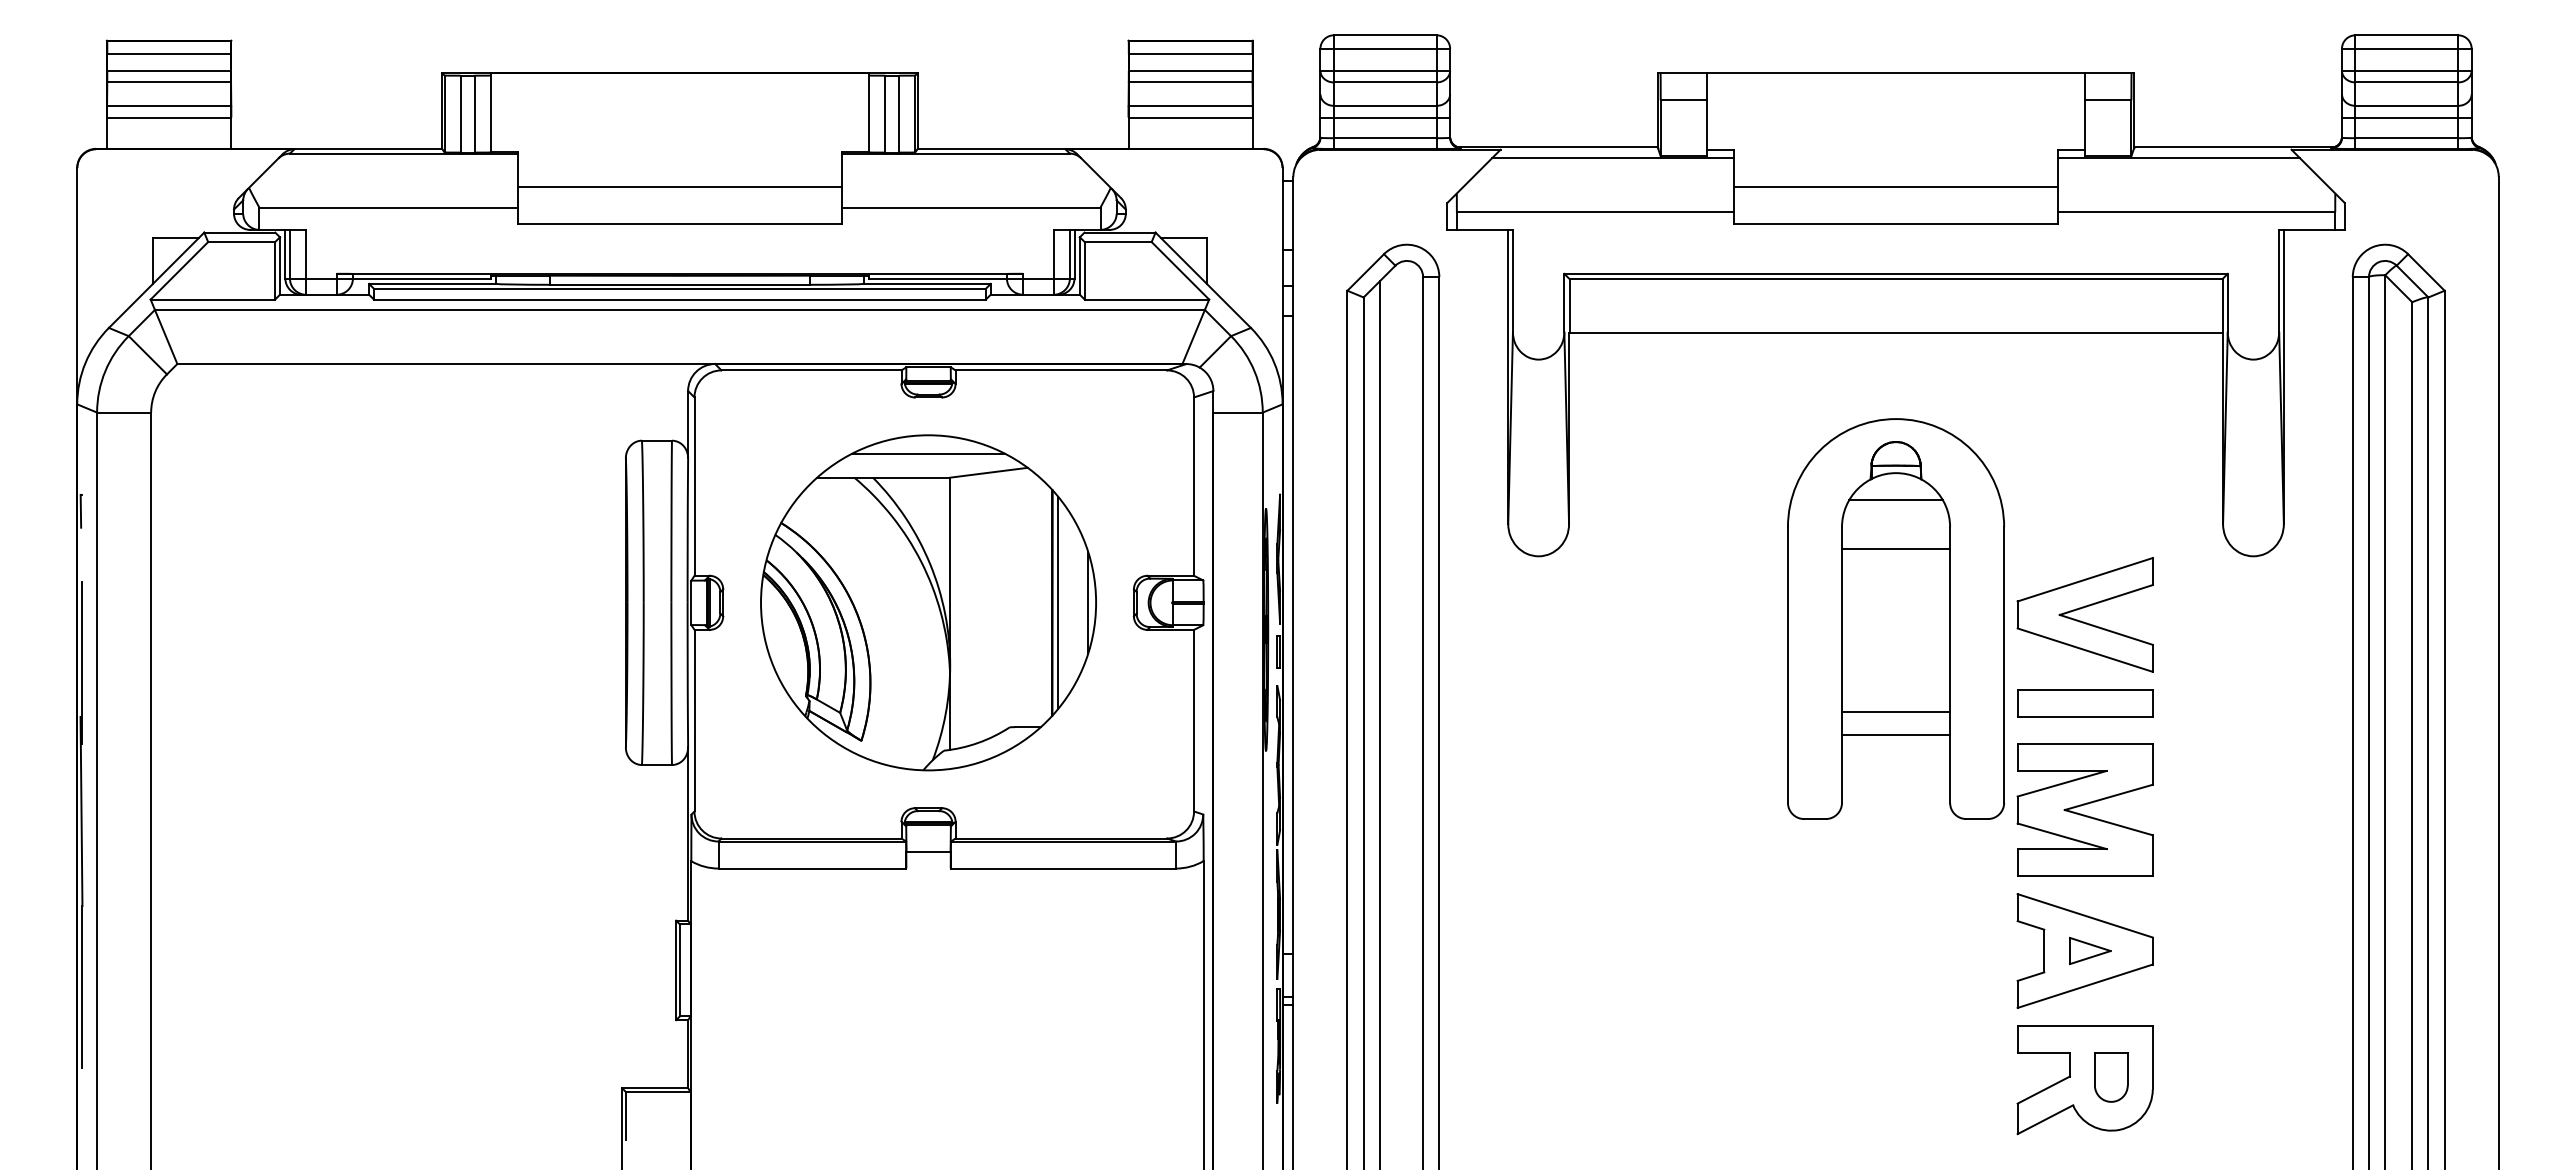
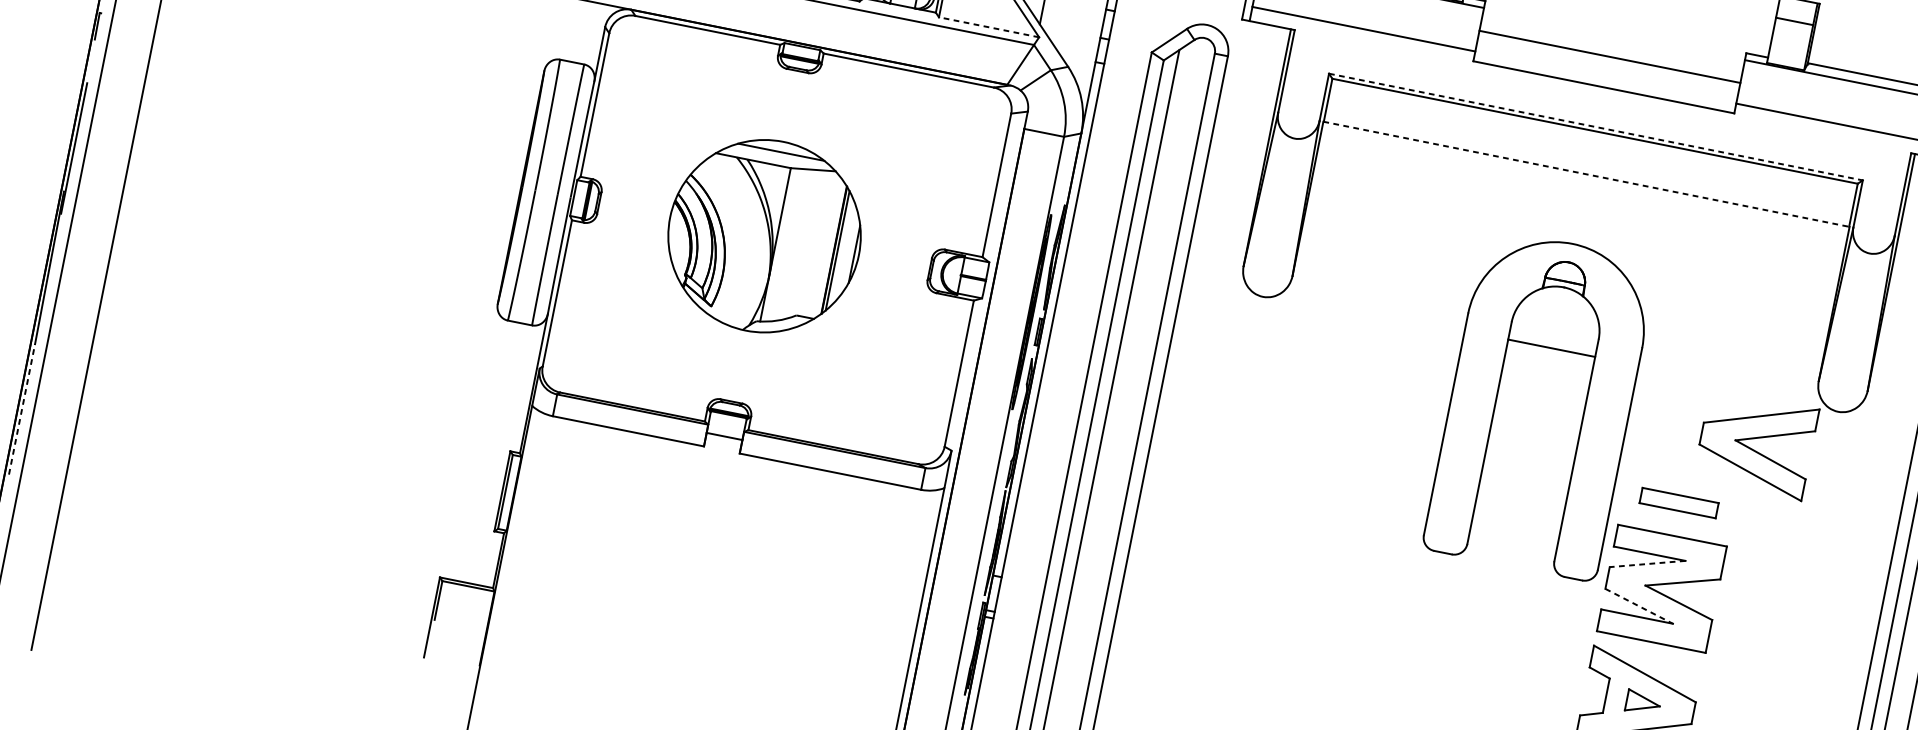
line: (1896, 273) -> (1596, 126), solid -> dashed
line: (1146, 299) -> (988, 27), solid -> dashed
line: (1896, 332) -> (1586, 174), solid -> dashed
line: (1895, 500) -> (1559, 309), removed
part: (928, 602) -> (764, 235), size x0.7
part: (2083, 608) -> (1755, 438), moved
part: (2085, 703) -> (1679, 503), size x0.7
line: (1896, 711) -> (1525, 479), removed
line: (1896, 734) -> (1522, 497), removed
line: (2061, 783) -> (1647, 563), solid -> dashed
line: (2062, 836) -> (1639, 606), solid -> dashed
line: (82, 986) -> (22, 408), solid -> dashed

